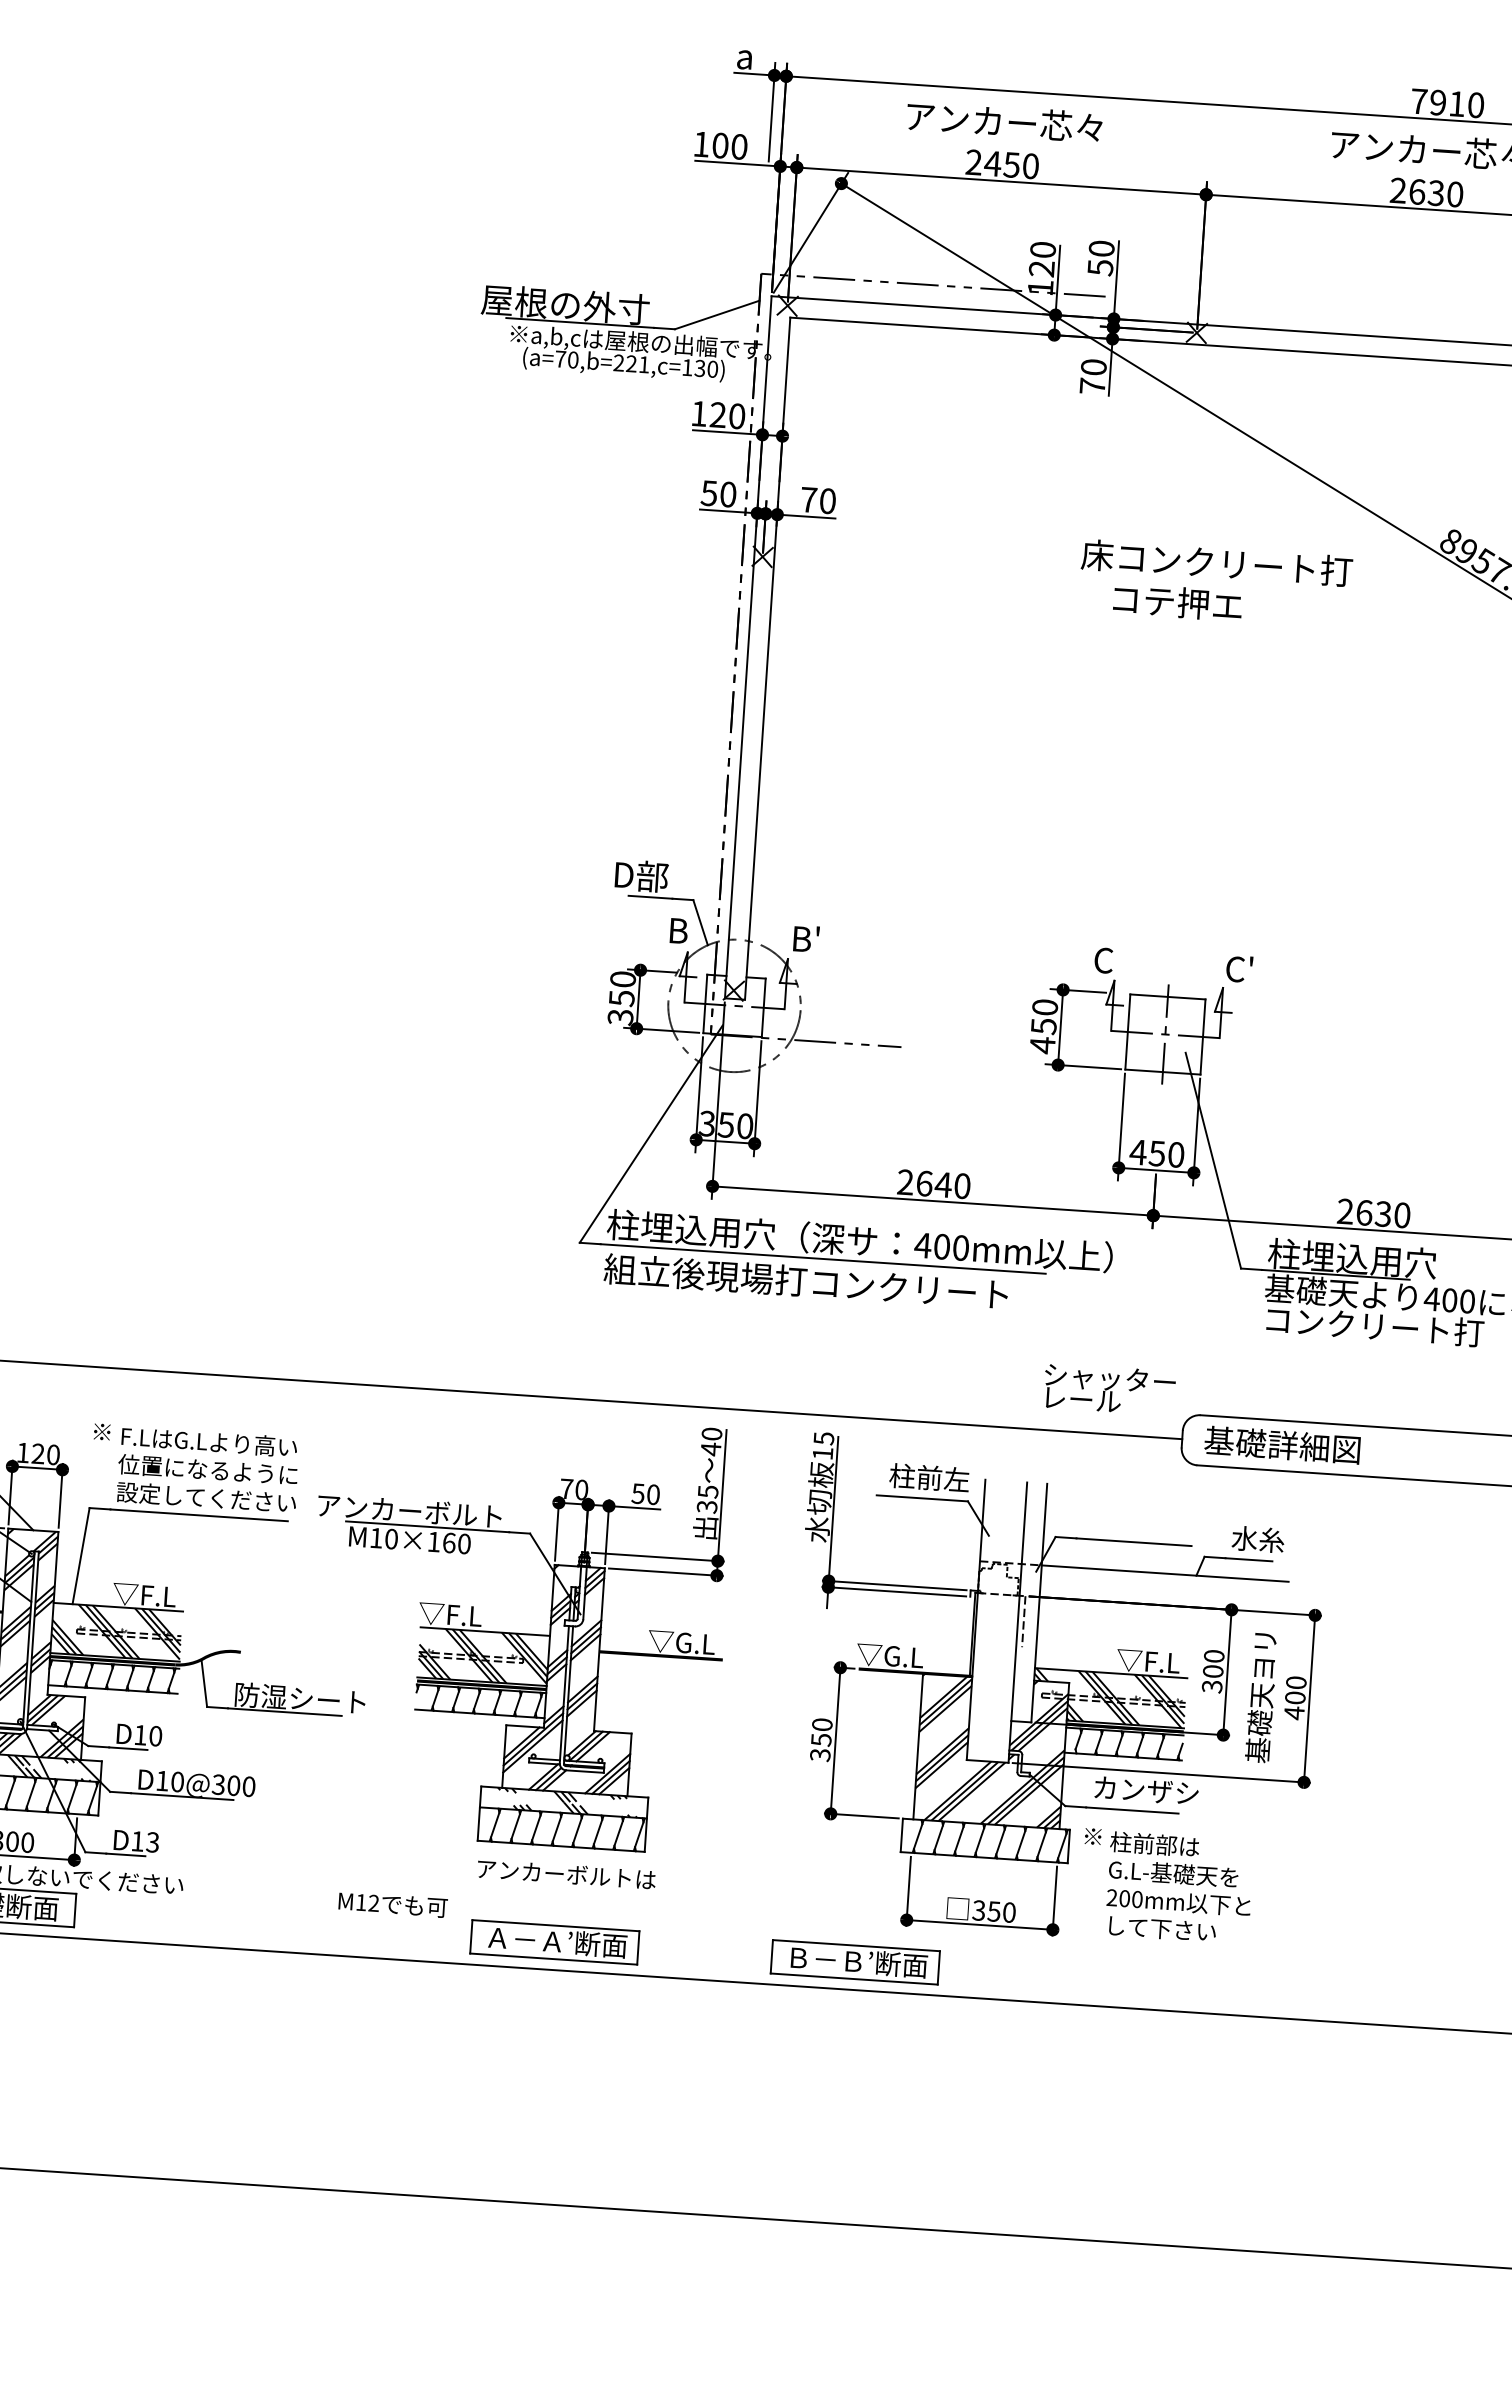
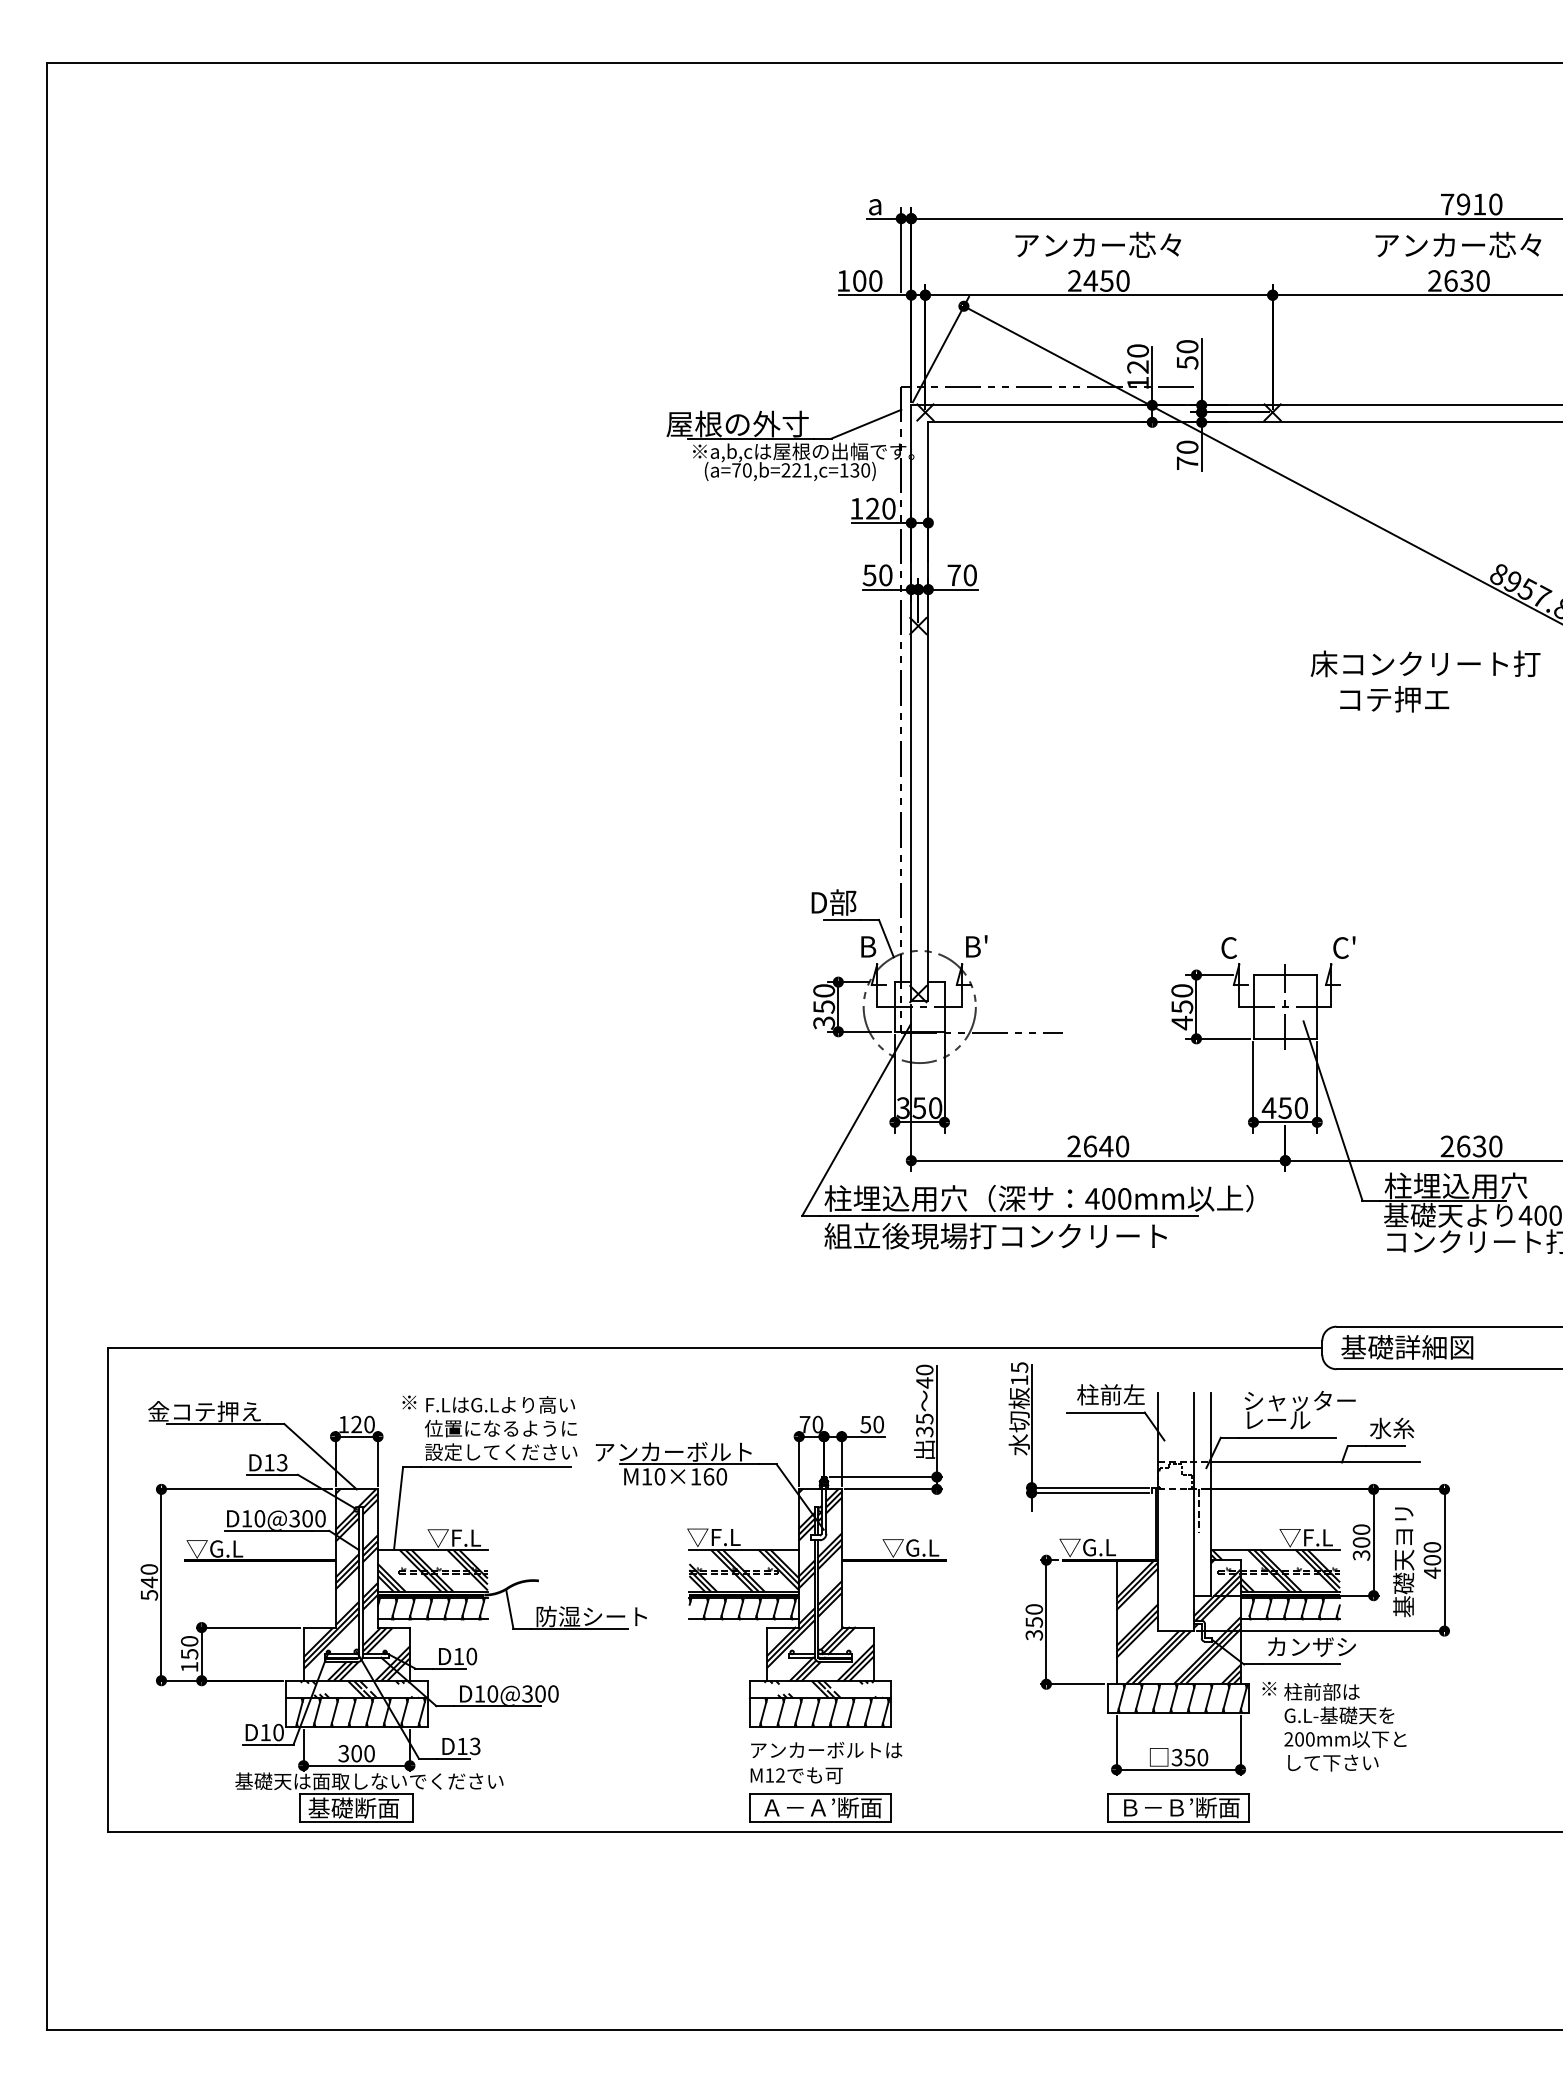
text: (1215, 583) -> (1425, 681), moved
text: (1108, 1388) -> (1299, 1409), moved
text: (392, 1904) -> (796, 1775), moved
part: (855, 1961) -> (1178, 1807), moved

